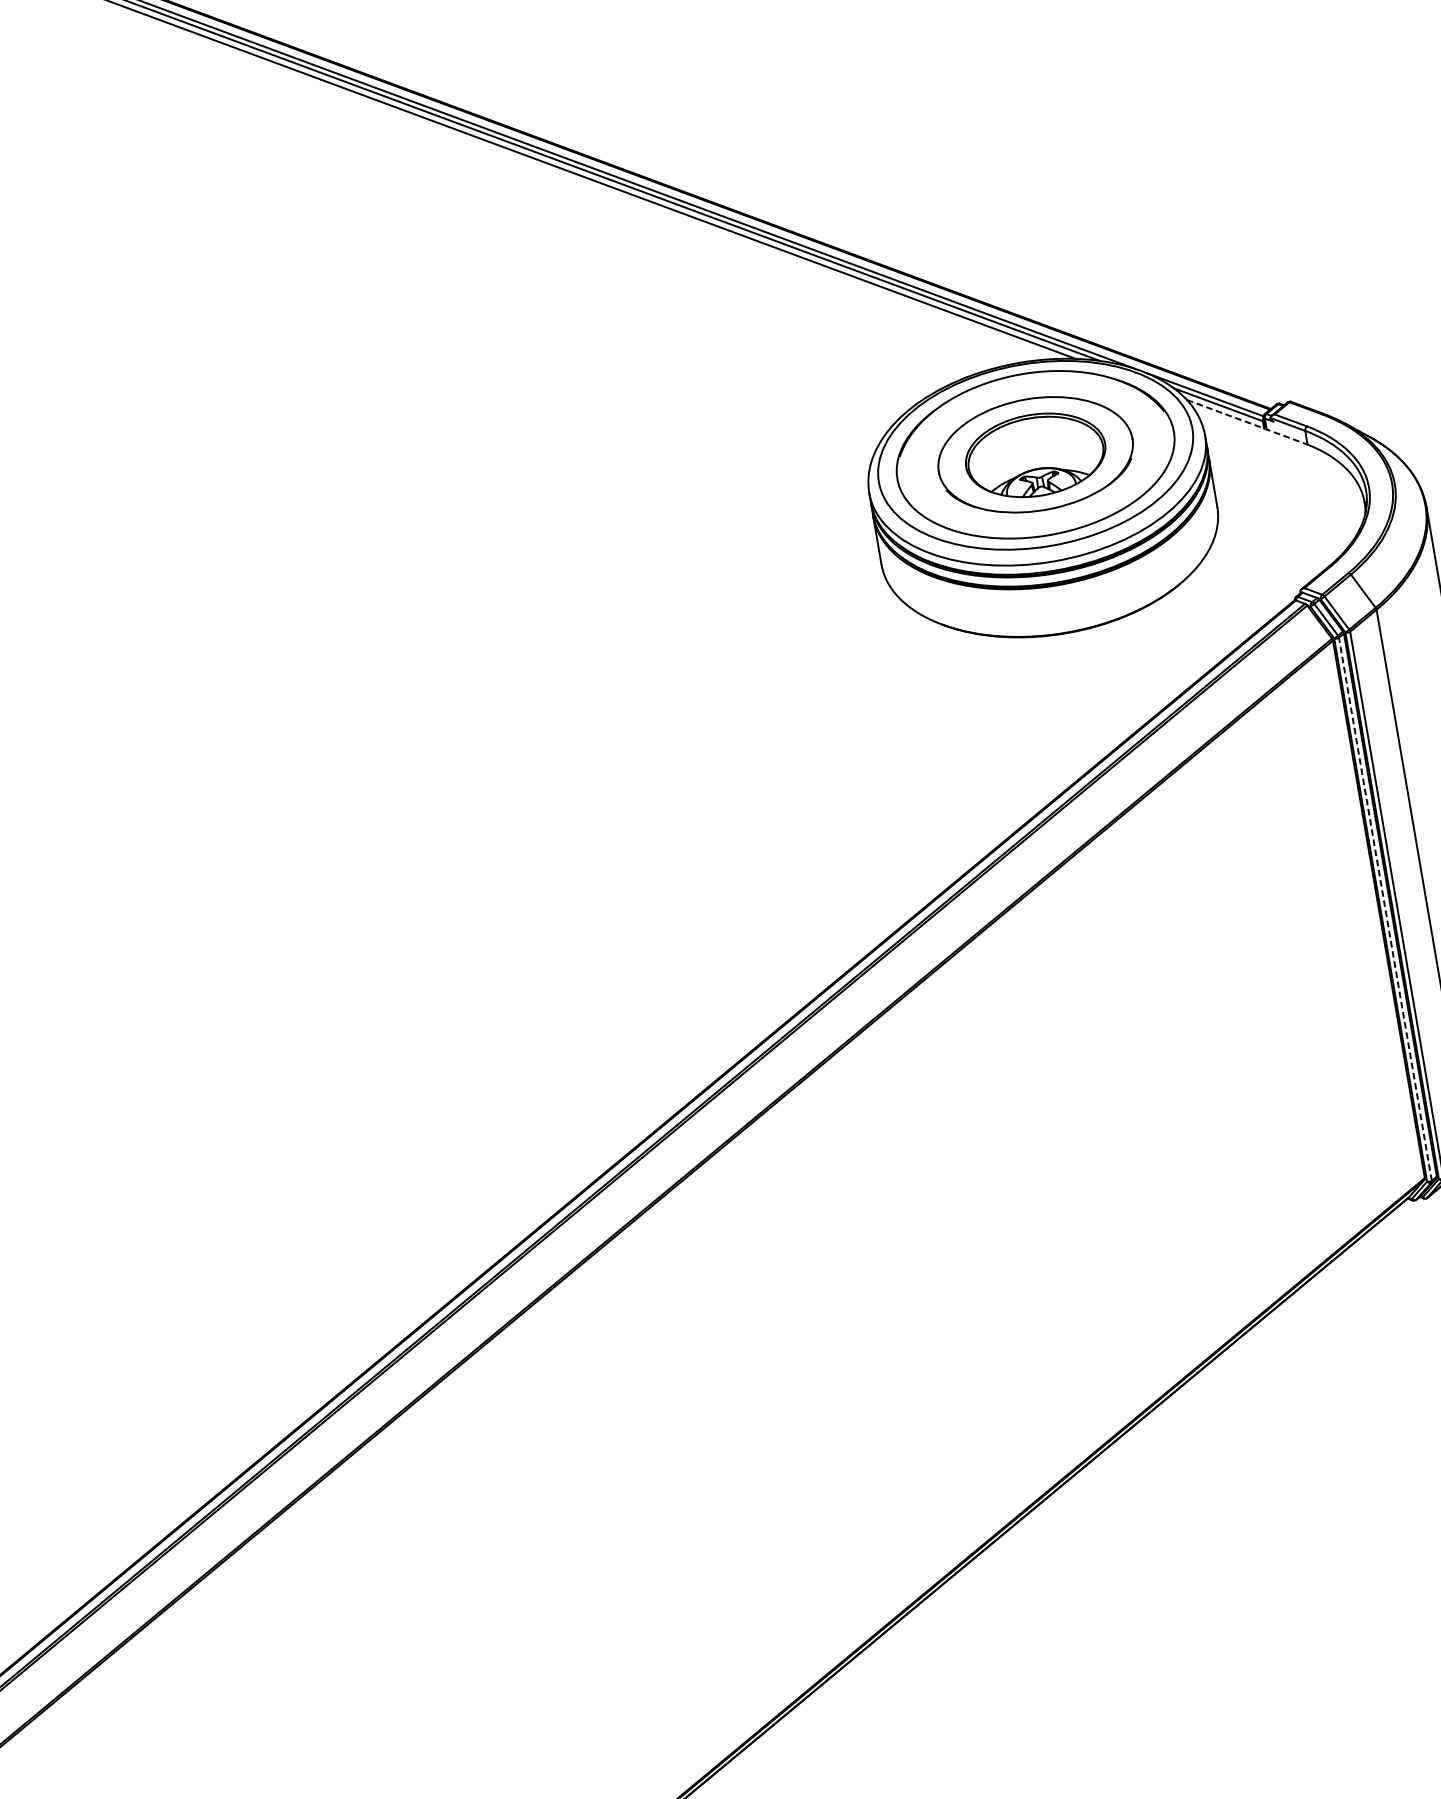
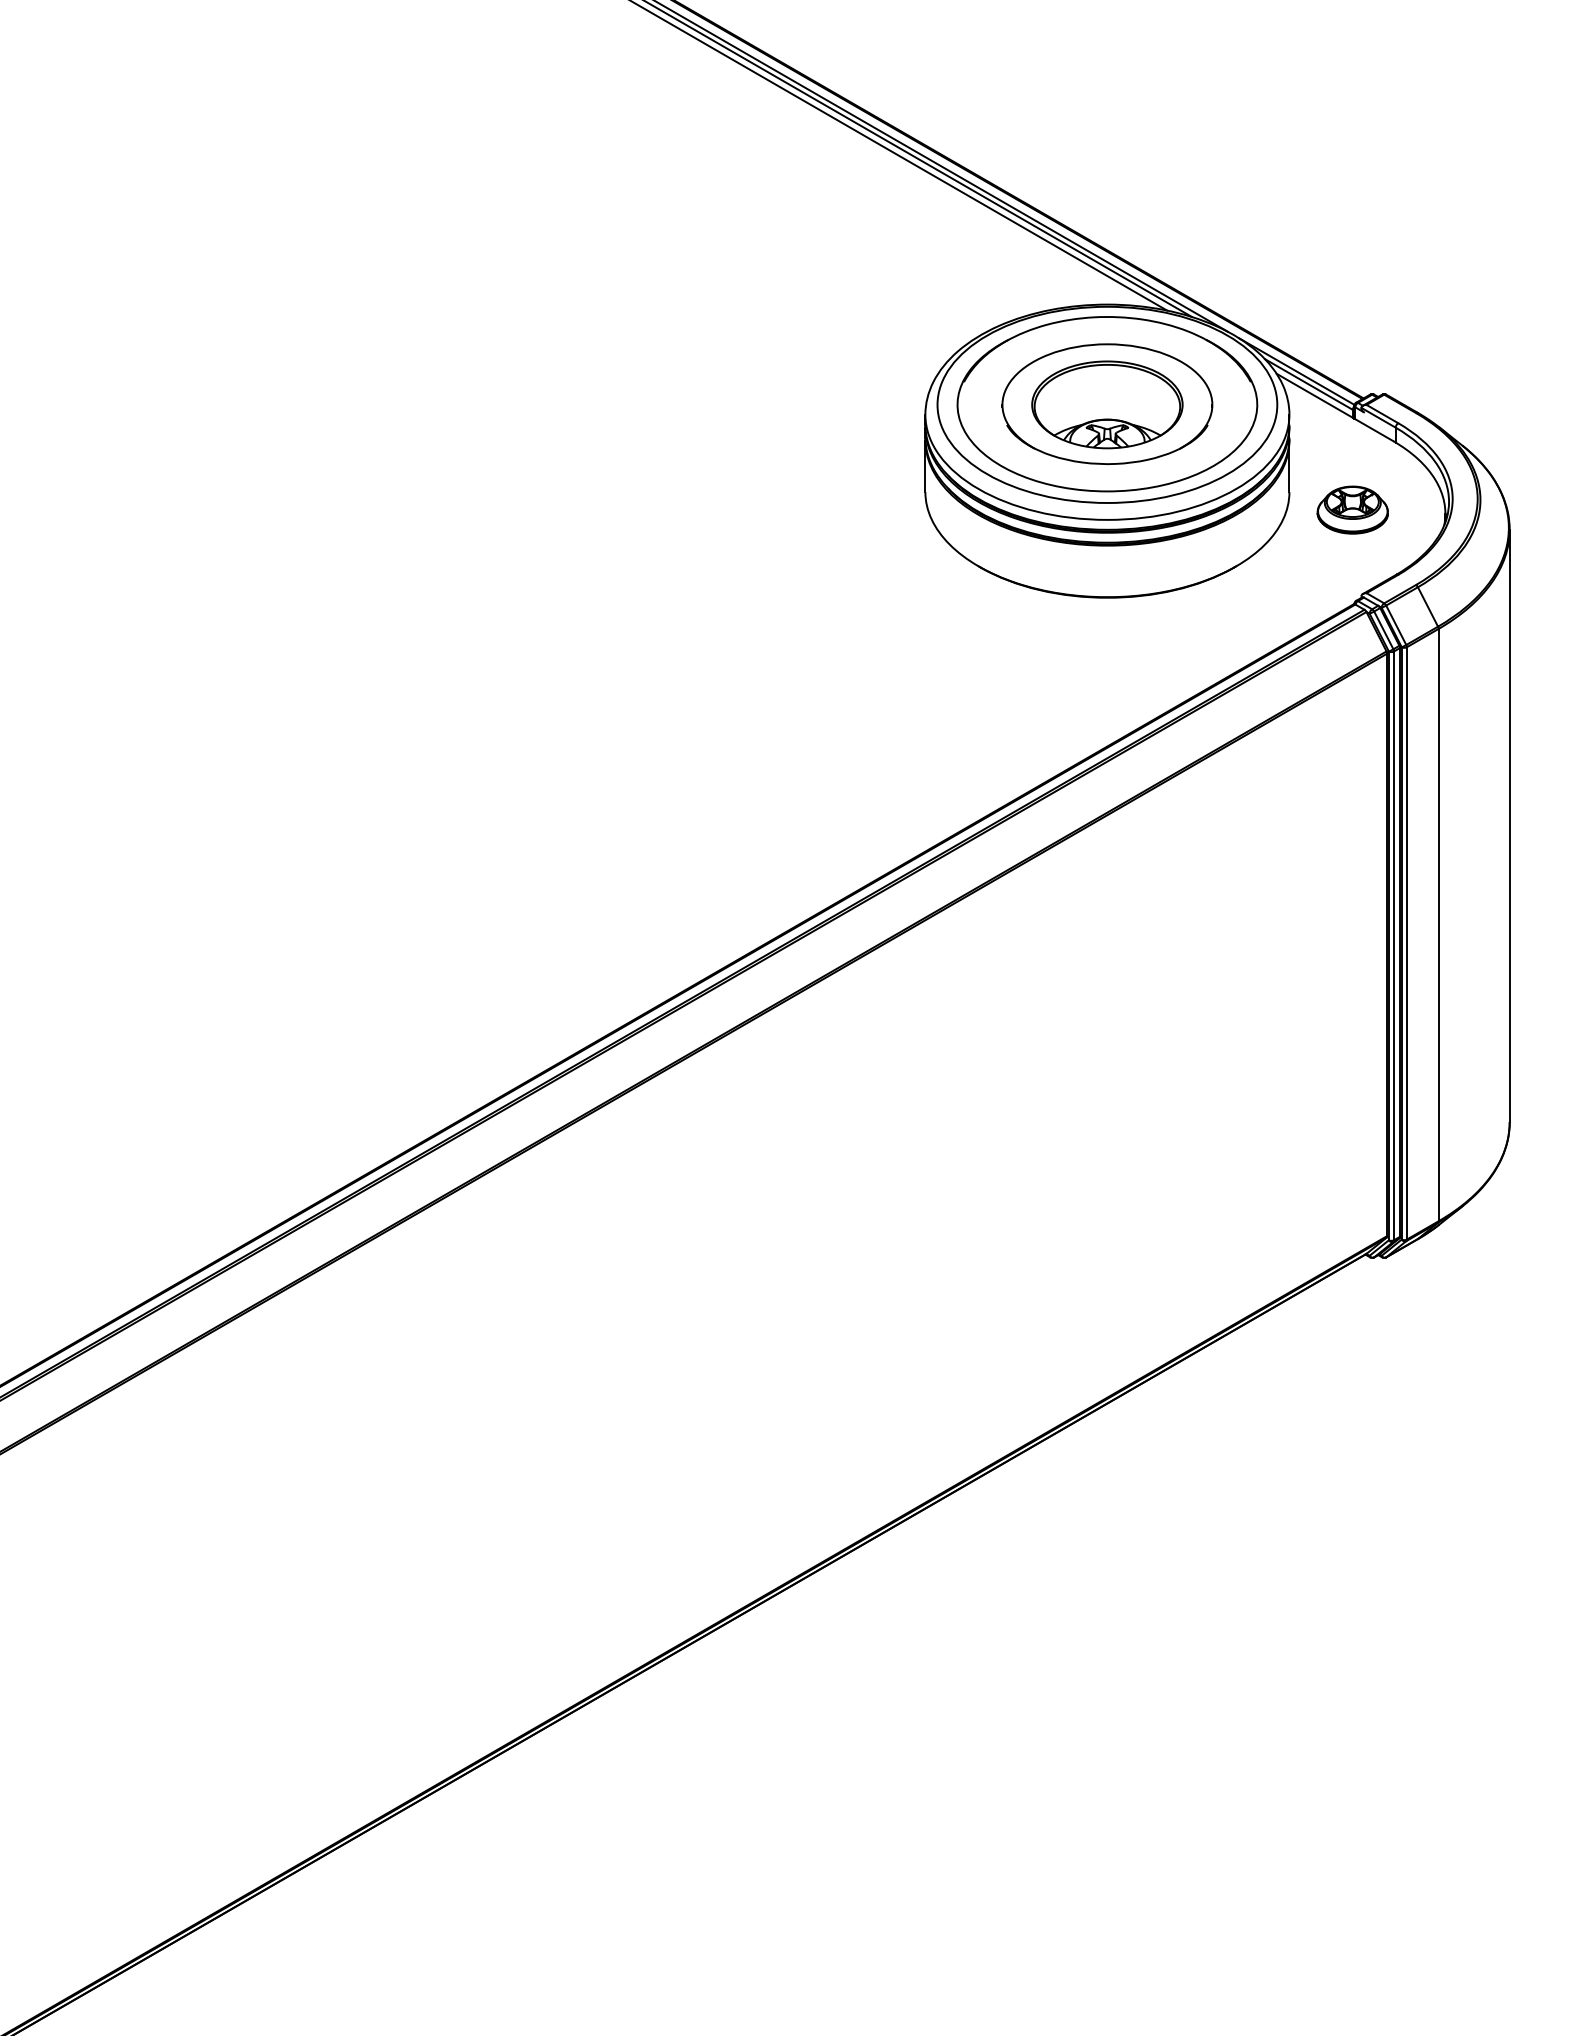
line: (1246, 421) -> (1335, 407), dashed -> solid
part: (1278, 513) -> (1352, 509), added
line: (1385, 908) -> (1394, 945), dashed -> solid

